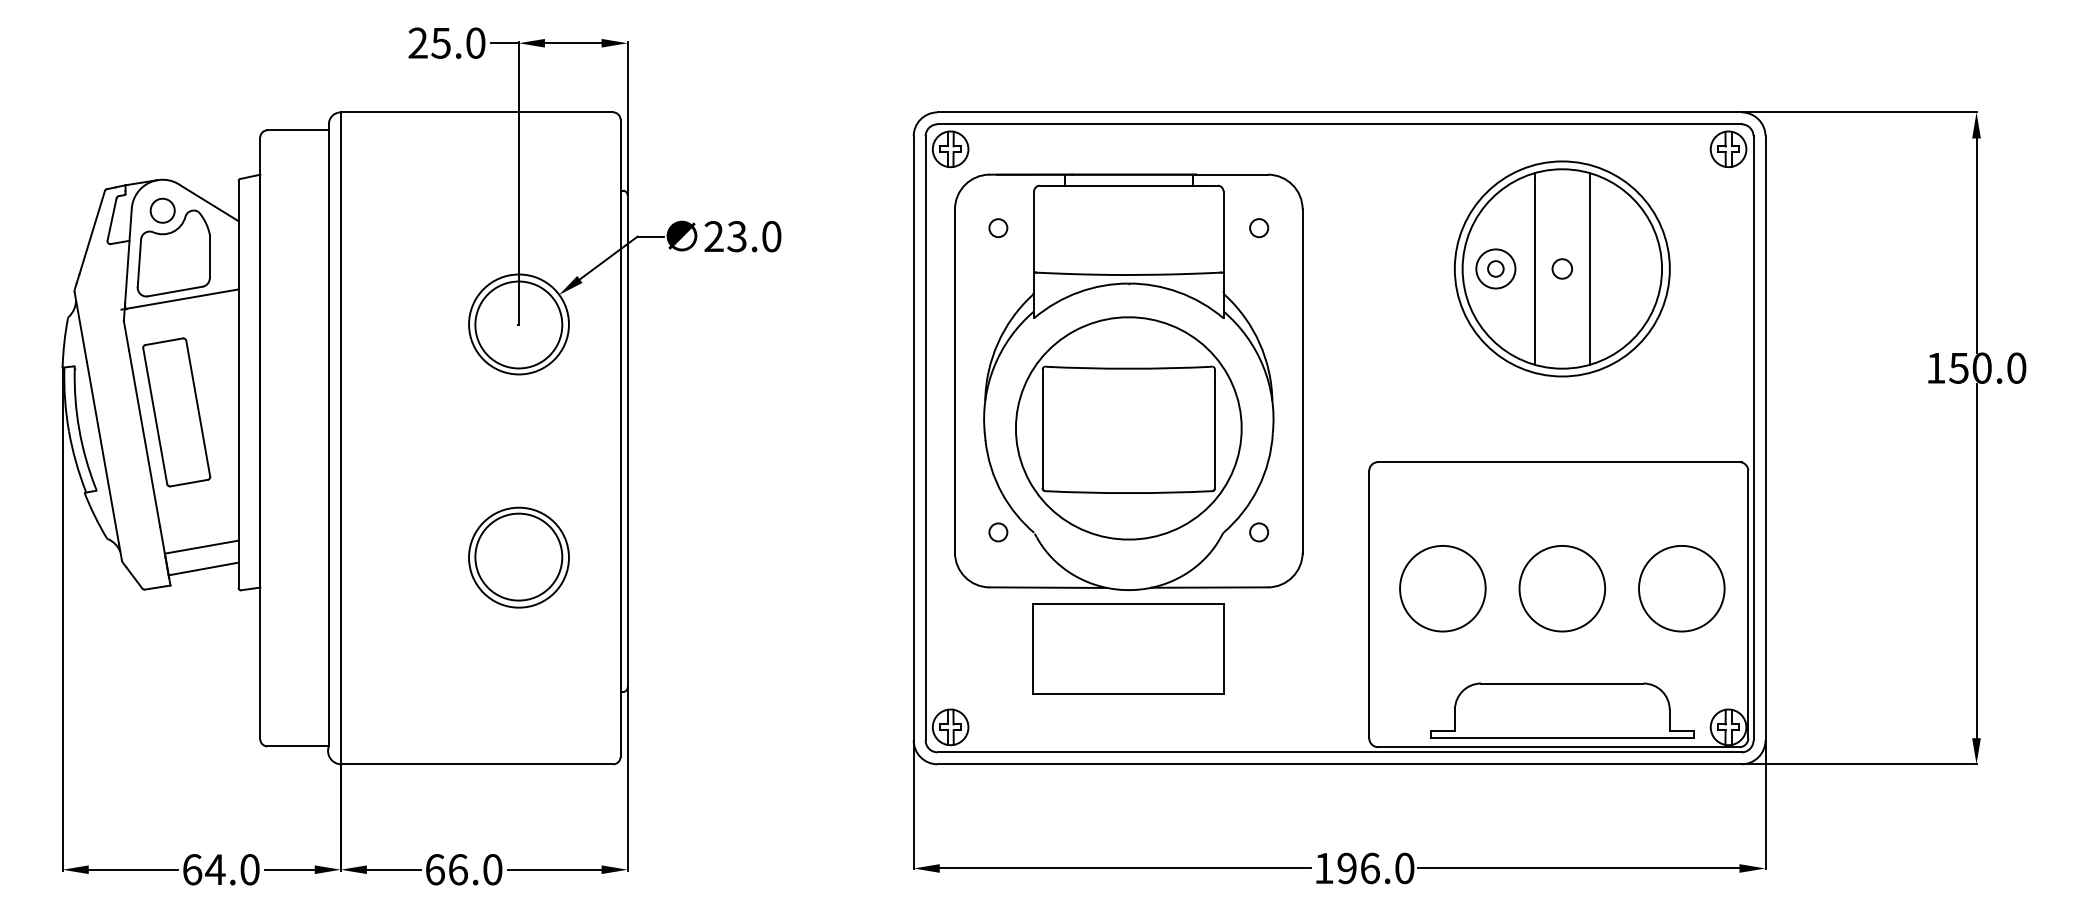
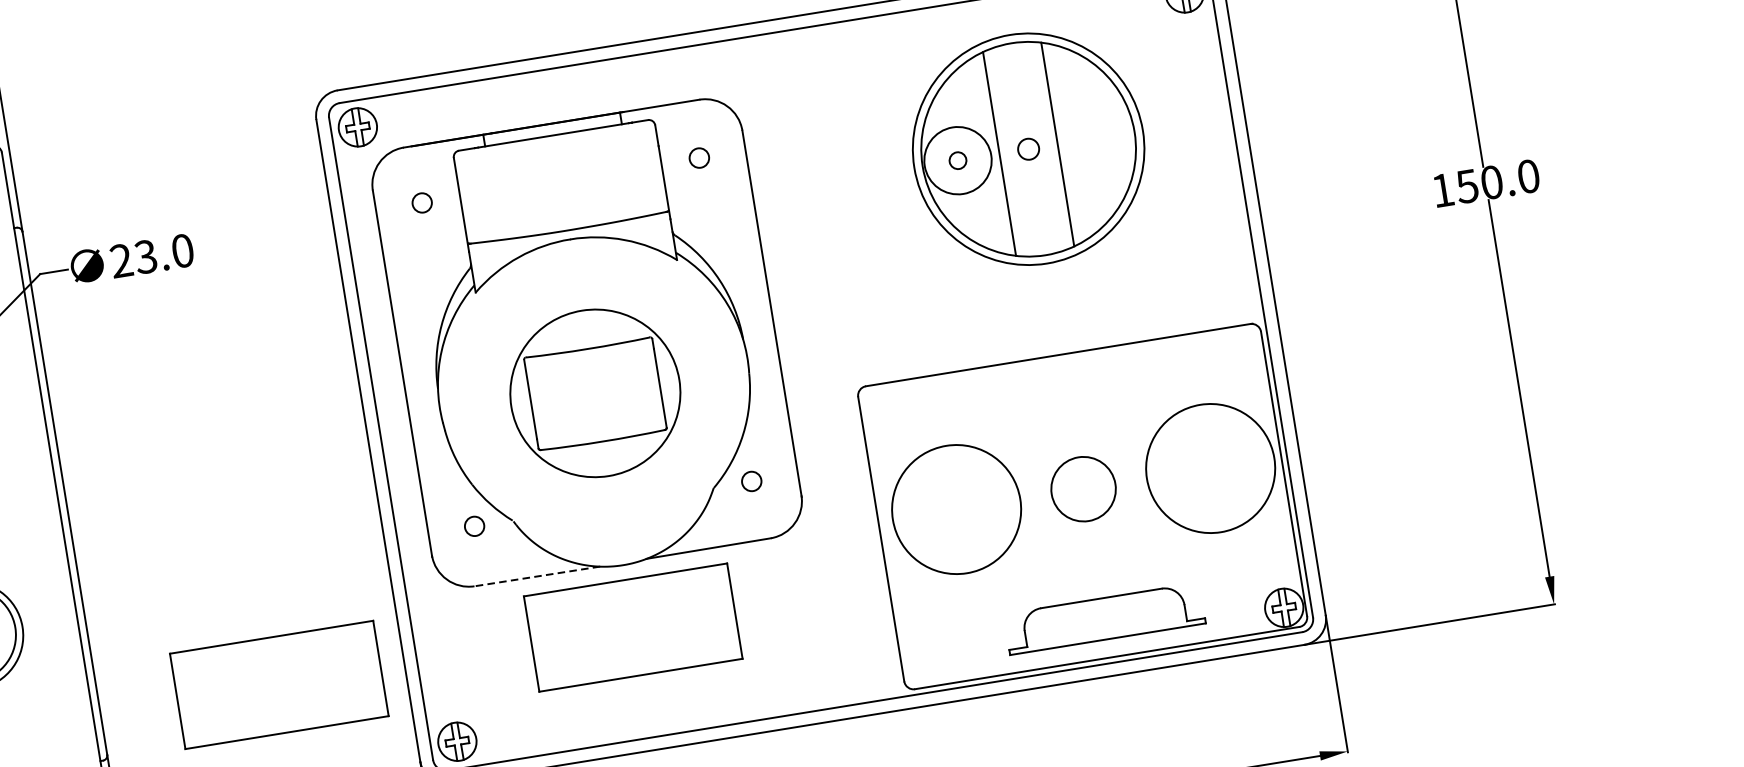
circle: (1495, 268) -> (957, 160), size x1.6
part: (1128, 428) -> (595, 393), size x0.7
line: (1047, 587) -> (536, 576), solid -> dashed
circle: (1442, 588) -> (956, 509), size x1.4
circle: (1561, 588) -> (1082, 489), size x0.7
circle: (1681, 588) -> (1210, 468), size x1.4
part: (795, 648) -> (278, 684), added
part: (1562, 710) -> (1104, 618), size x0.7

